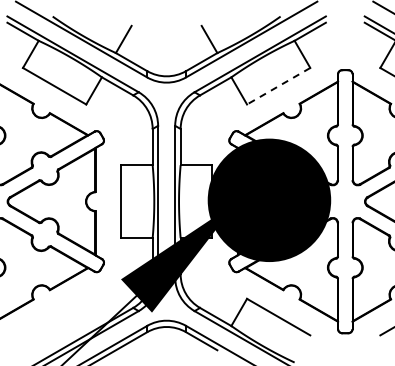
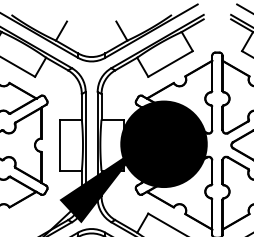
line: (278, 86) -> (170, 64), dashed -> solid

